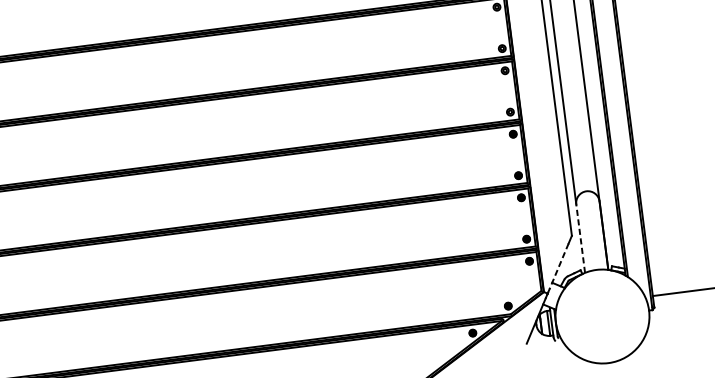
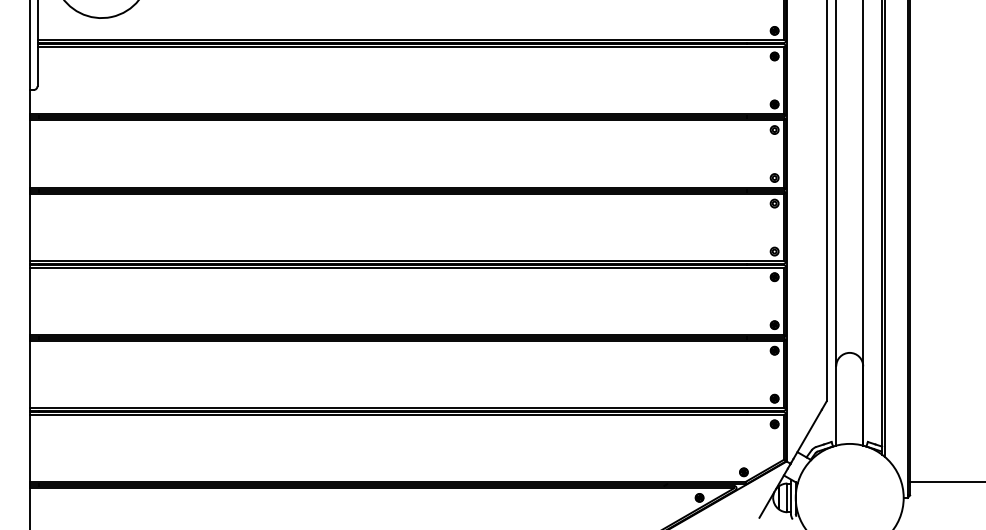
line: (580, 238) -> (836, 405), dashed -> solid
line: (559, 266) -> (807, 434), dashed -> solid

